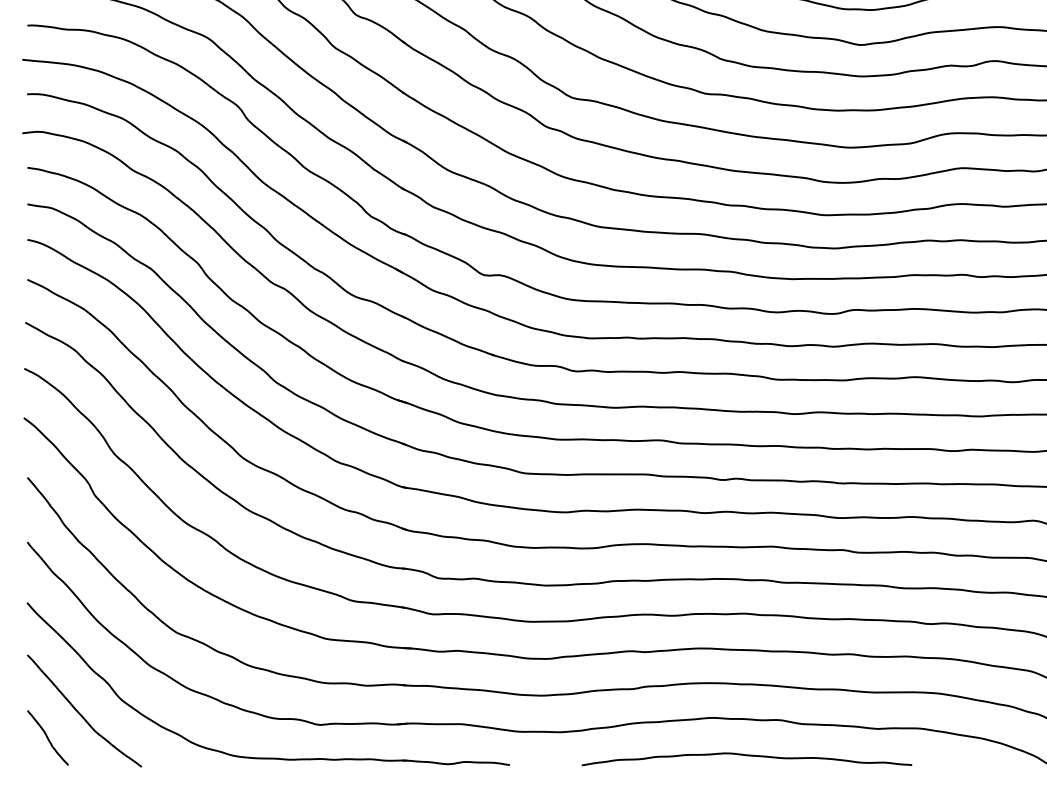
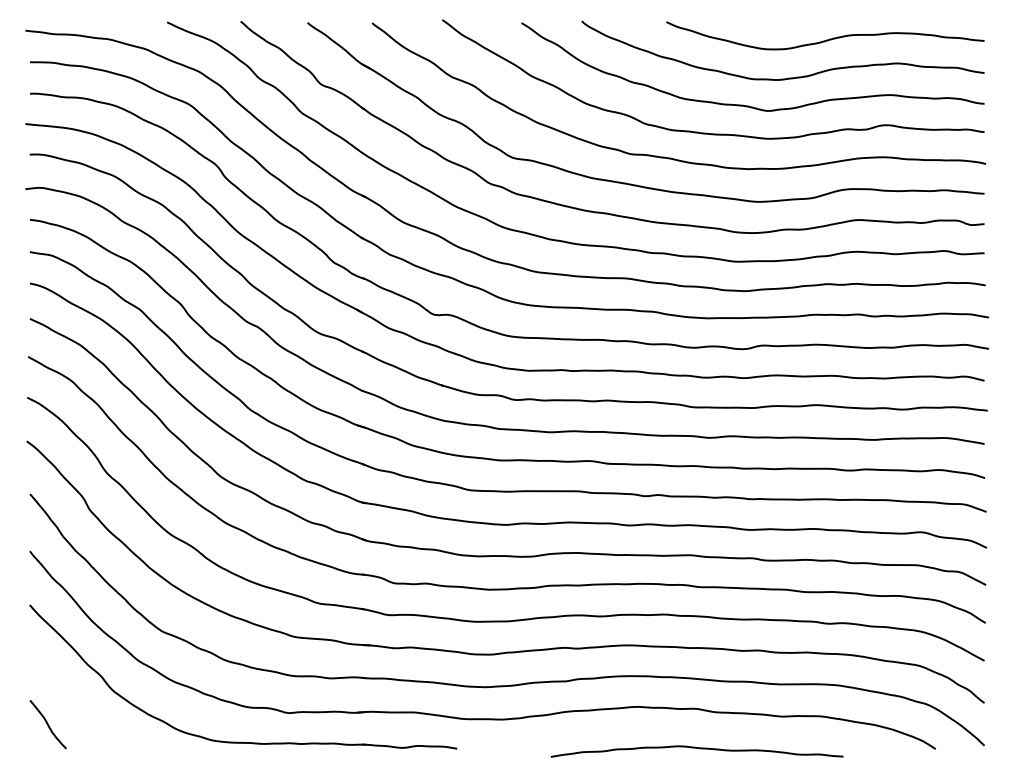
curve: (81, 714) -> (77, 703), removed
curve: (746, 755) -> (696, 748), moved

